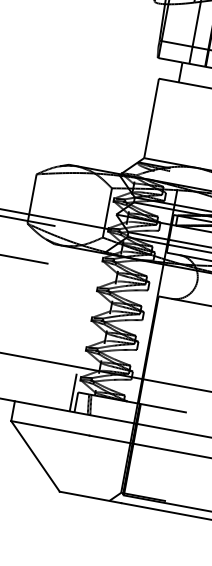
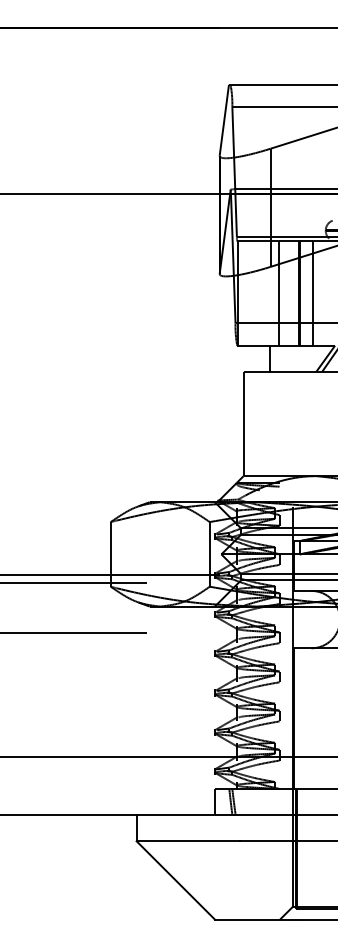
line: (73, 392) -> (208, 790), removed

